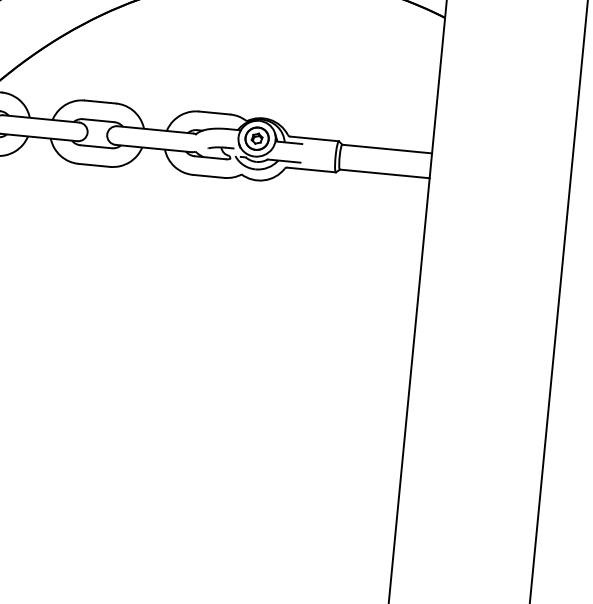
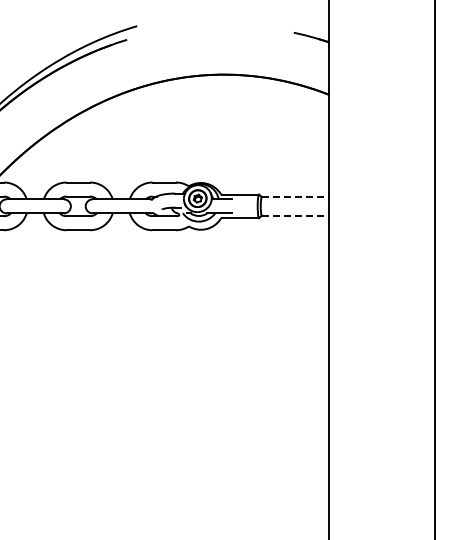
line: (386, 149) -> (295, 197), solid -> dashed
line: (384, 173) -> (295, 215), solid -> dashed

